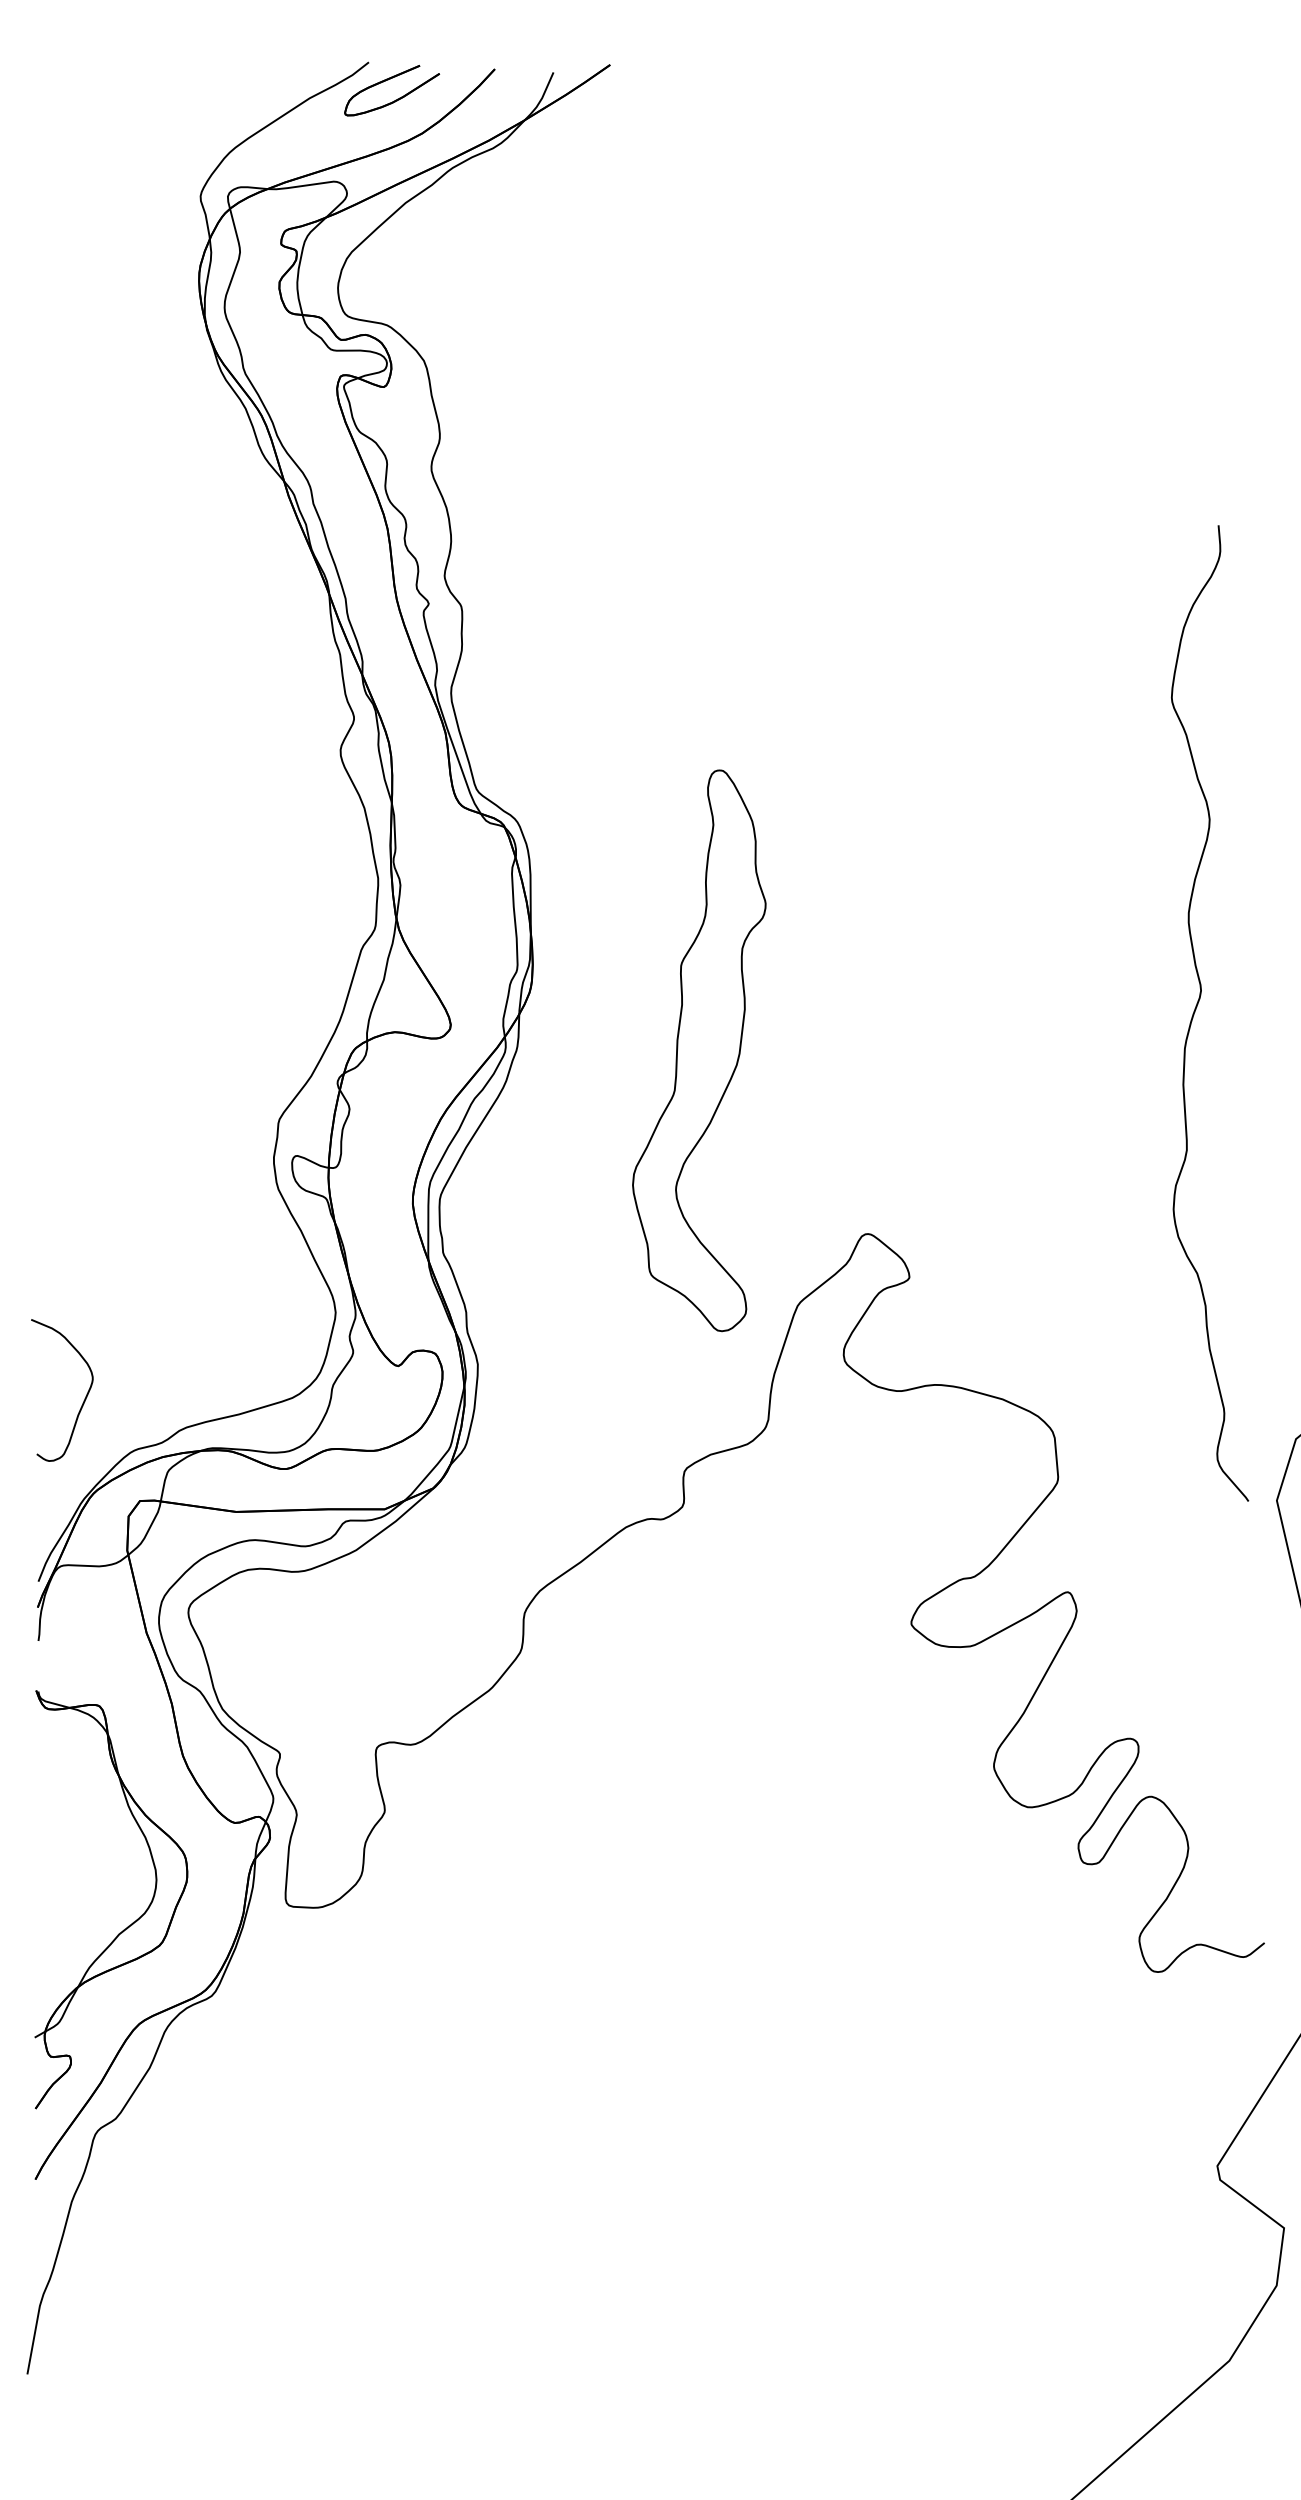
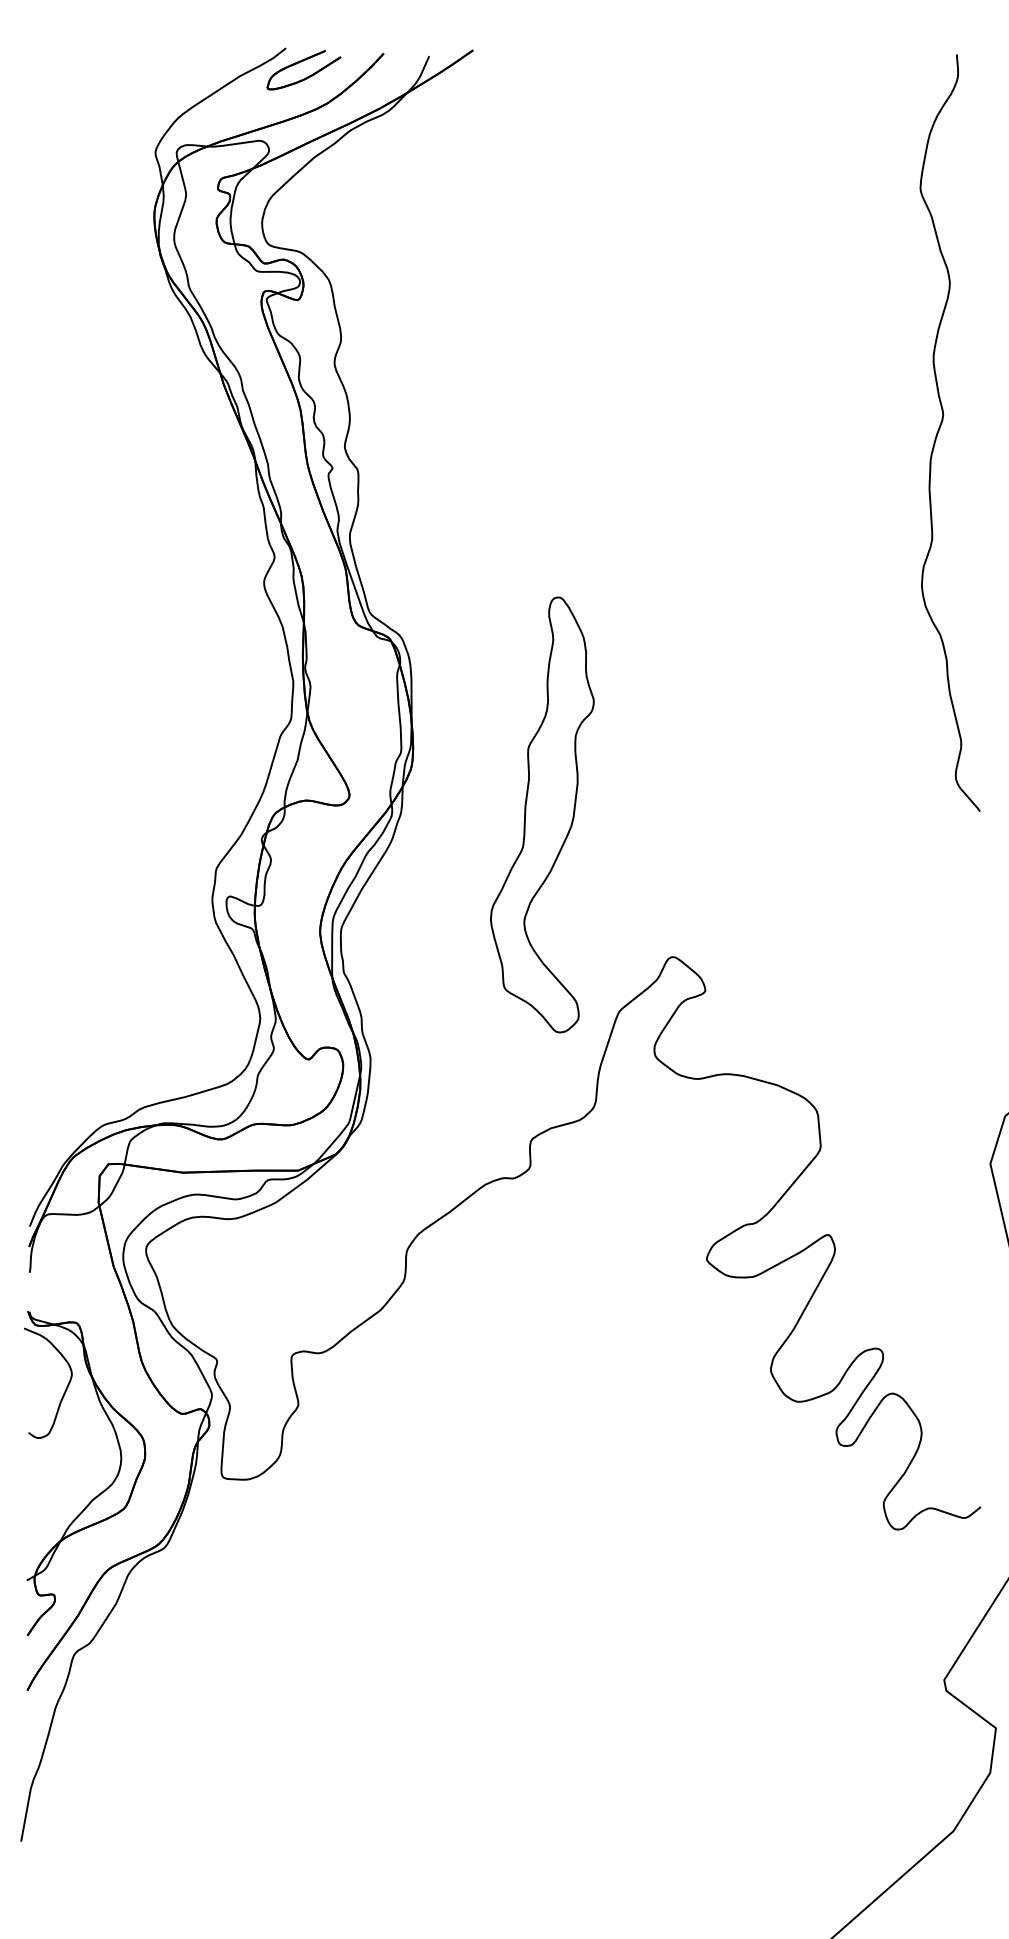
curve: (1197, 1007) -> (940, 428), moved
curve: (83, 1400) -> (64, 1391), moved

